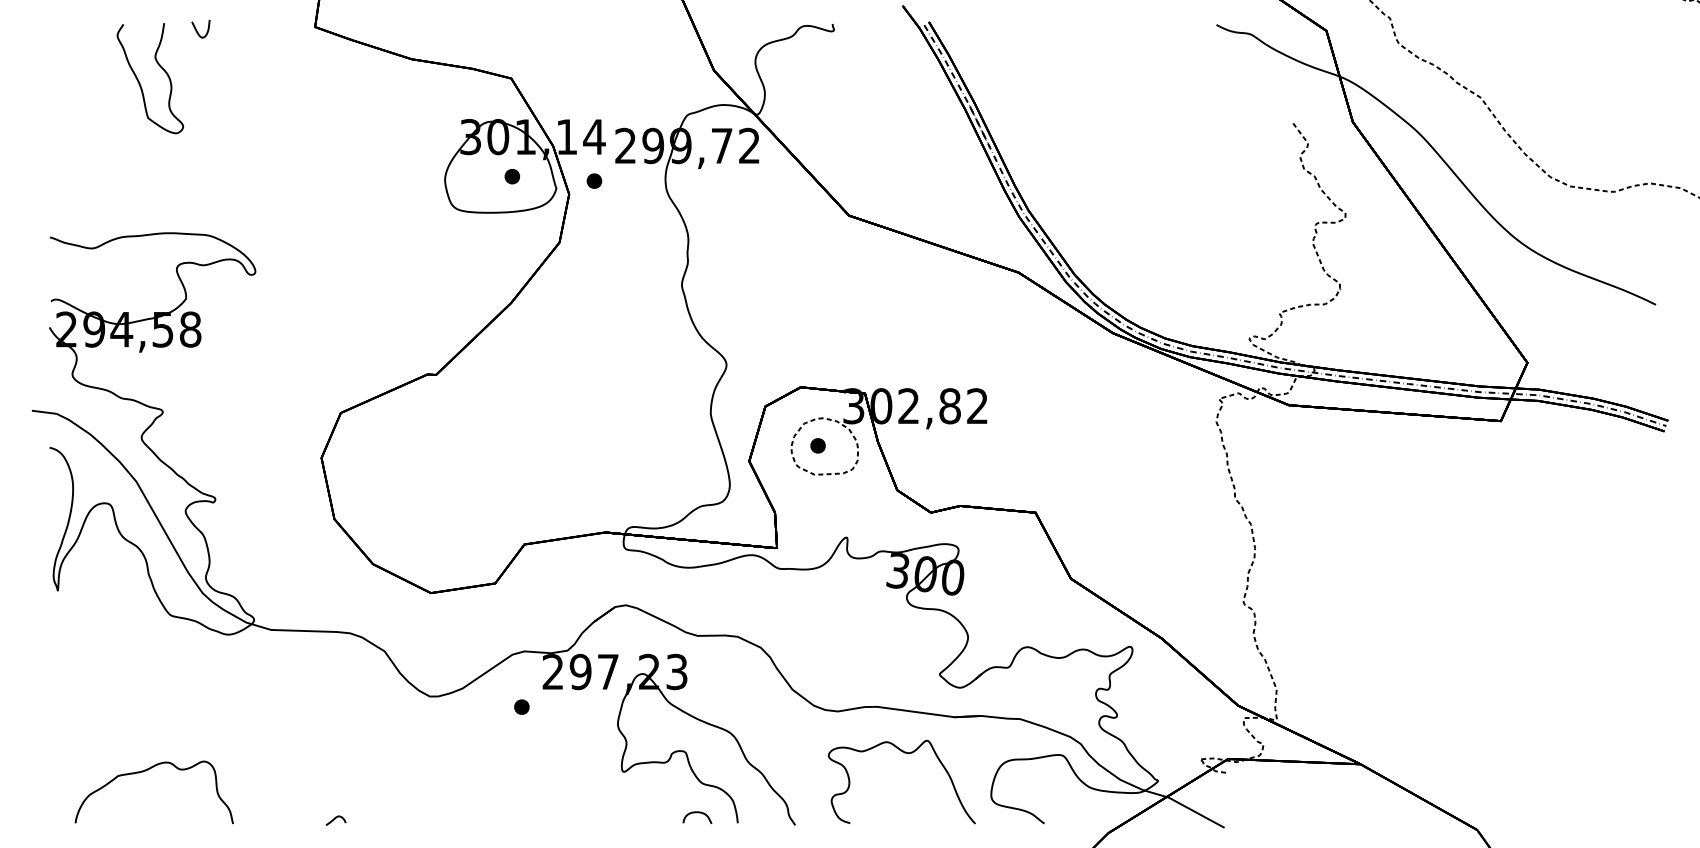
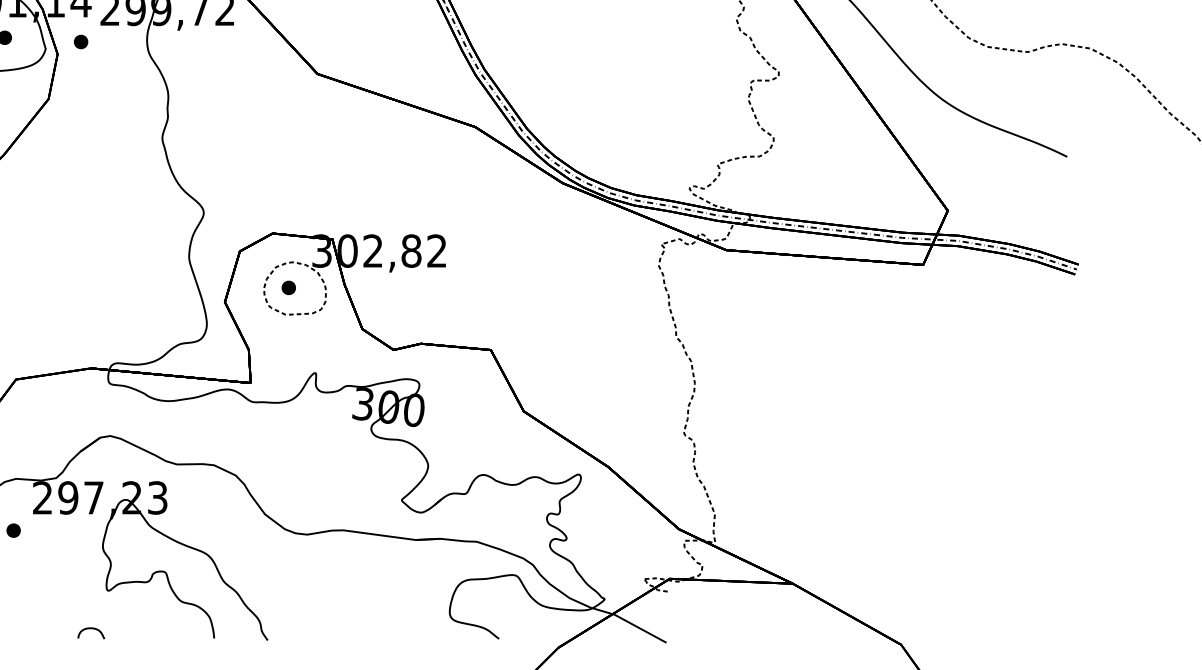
curve: (908, 754) -> (372, 574), removed
curve: (697, 813) -> (91, 629), moved

